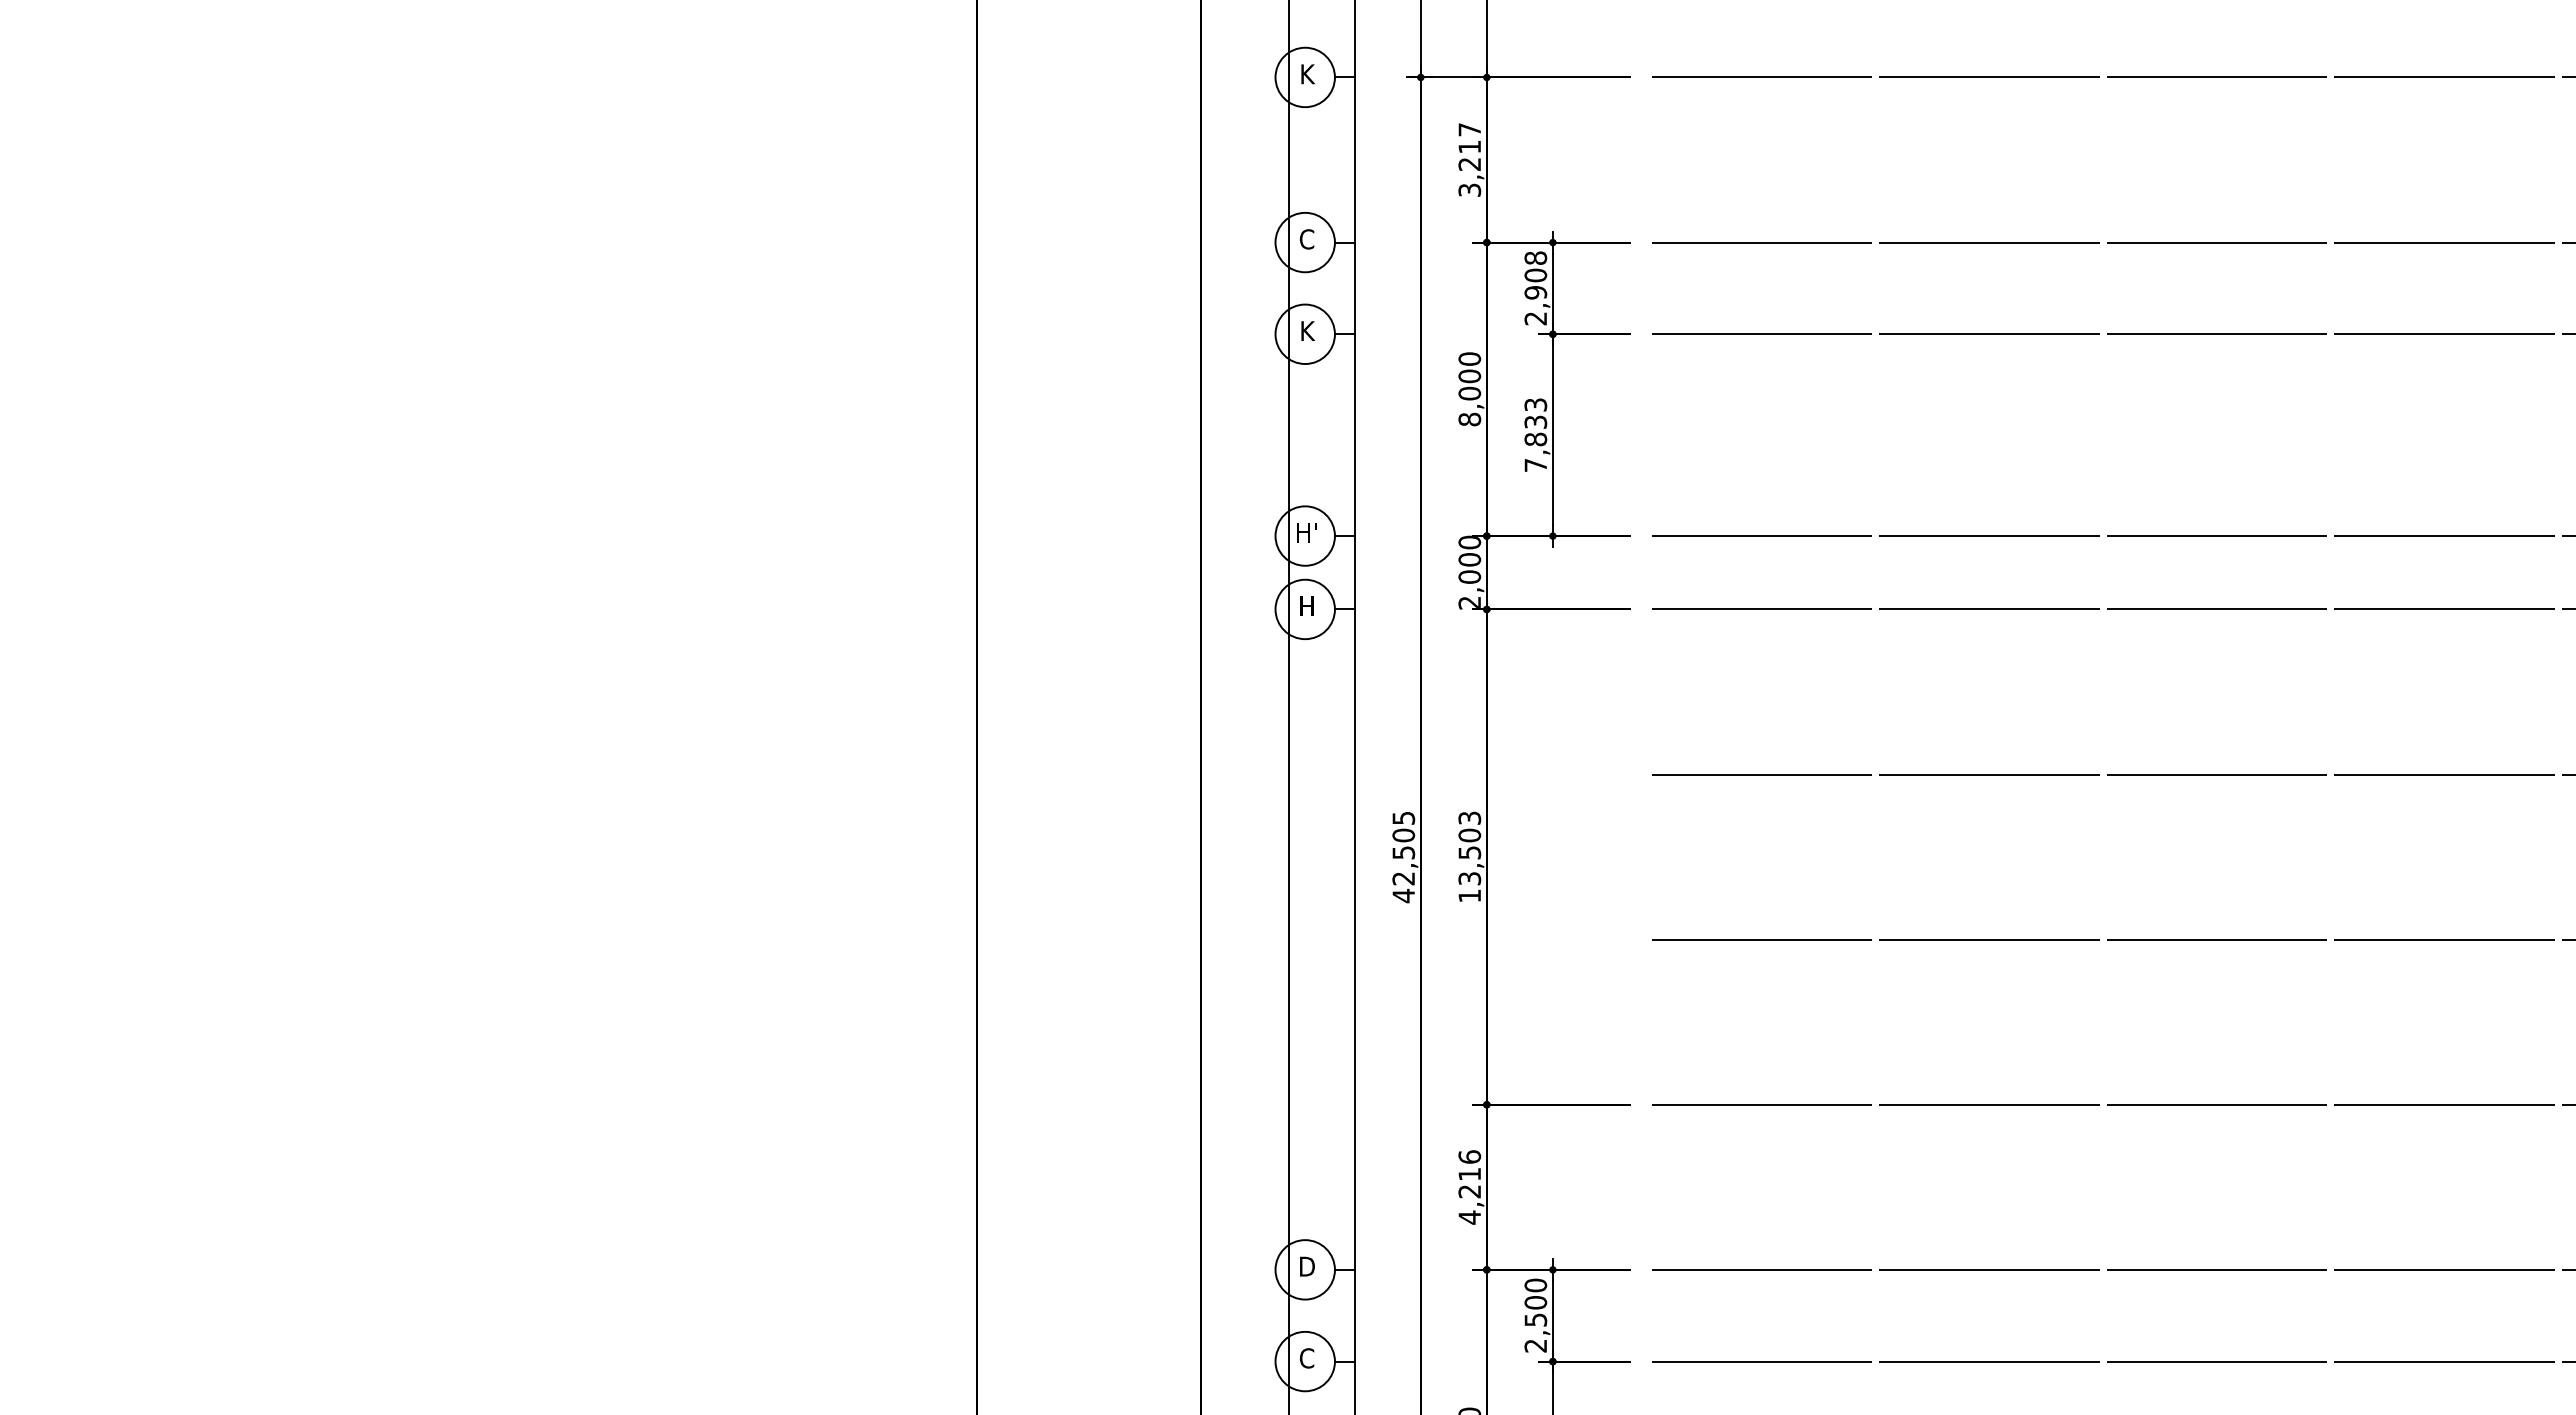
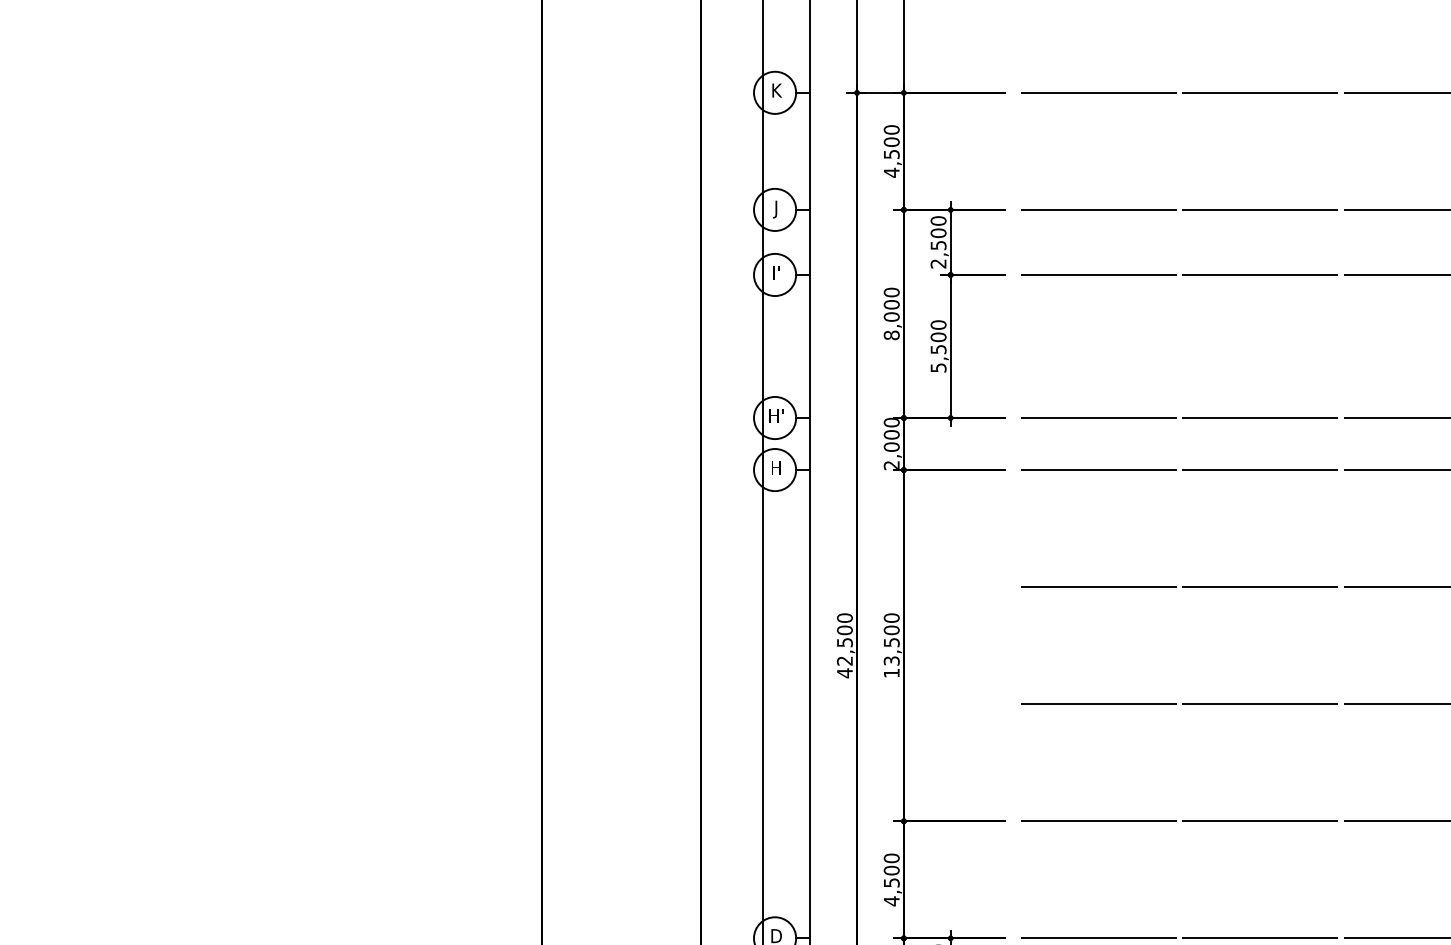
text: (1469, 160) -> (891, 151), 3,217 -> 4,500
text: (1306, 241) -> (775, 209), C -> J
text: (1535, 275) -> (938, 233), 2,908 -> 2,500
text: (1308, 330) -> (777, 272), K -> I'
text: (1535, 434) -> (938, 346), 7,833 -> 5,500
text: (1403, 817) -> (844, 617), 42,505 -> 42,500
text: (1469, 817) -> (891, 617), 13,503 -> 13,500
text: (1469, 1174) -> (891, 870), 4,216 -> 4,500

